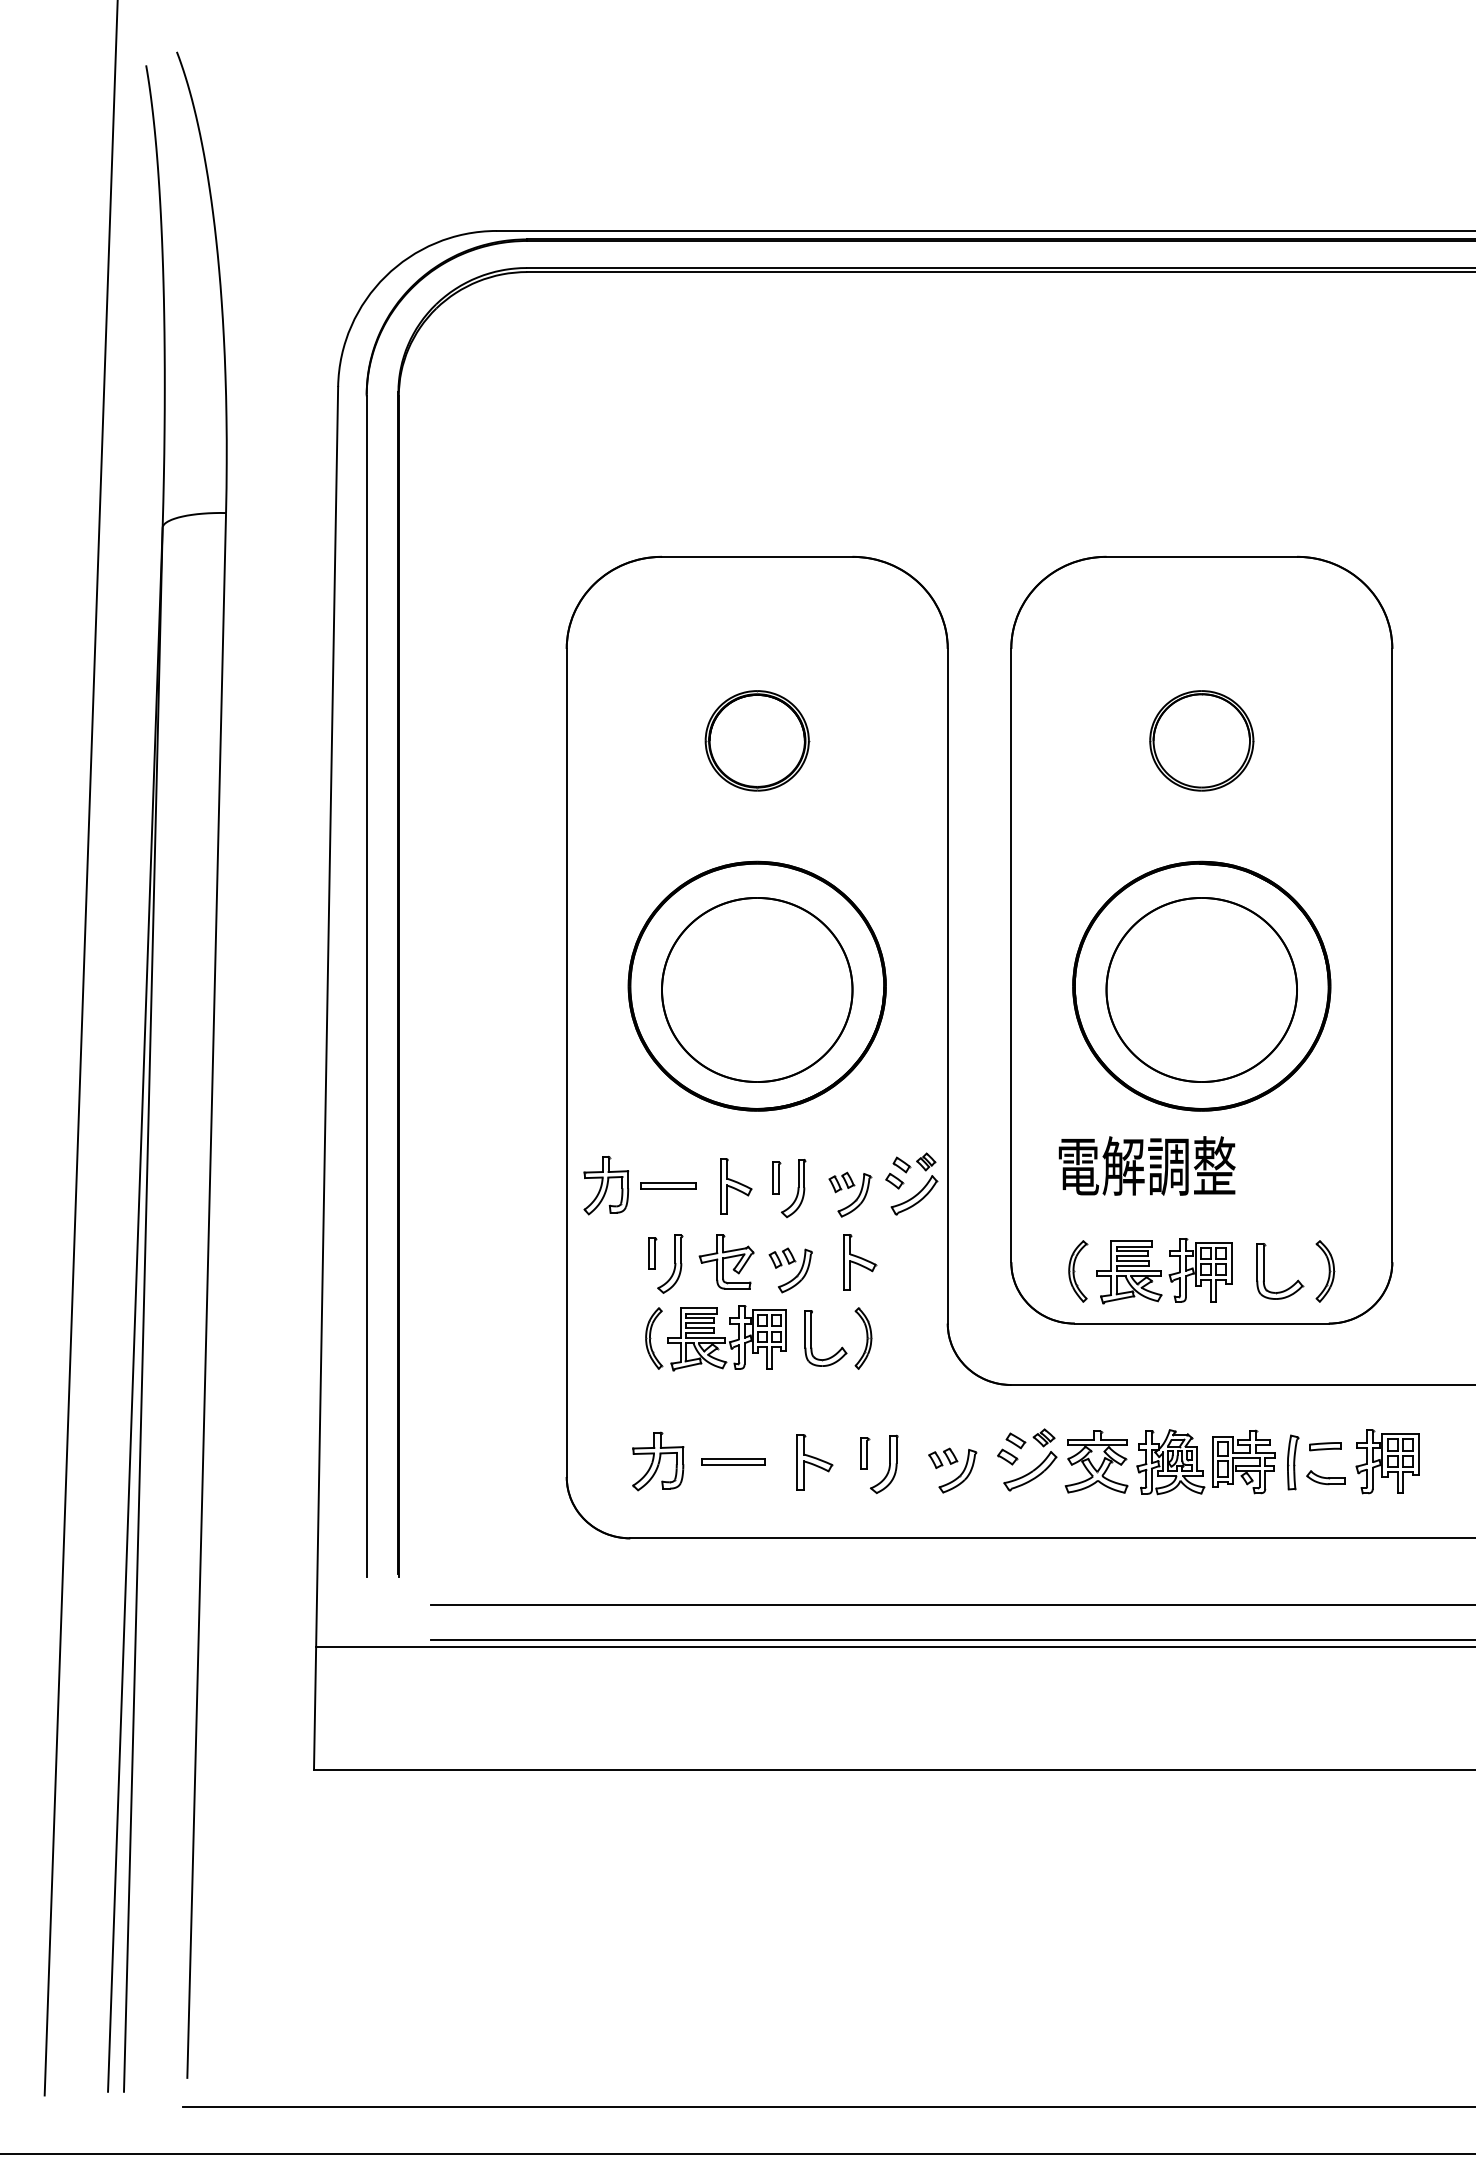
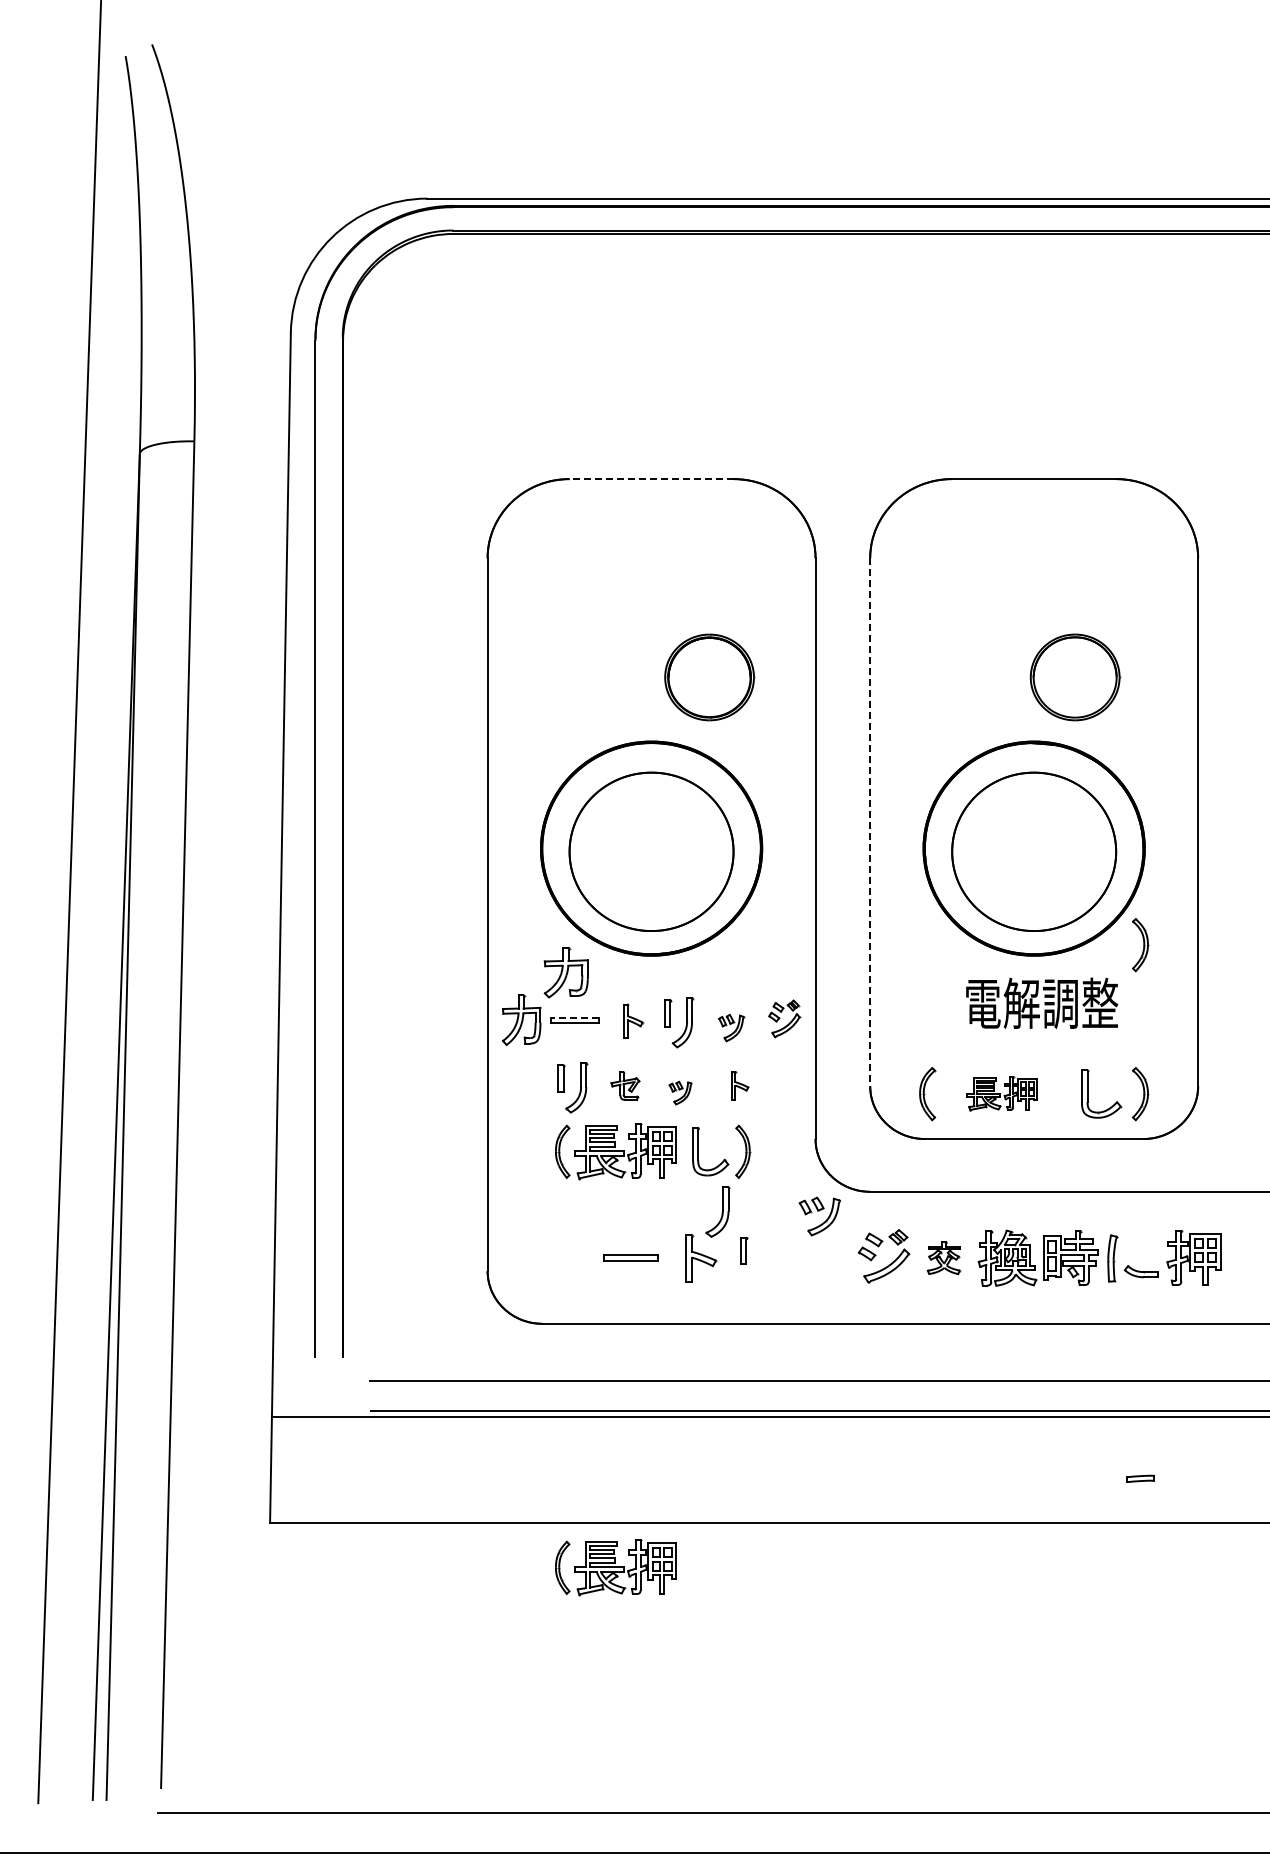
line: (757, 557) -> (651, 479), solid -> dashed
part: (757, 740) -> (709, 677), moved
part: (1202, 740) -> (1075, 677), moved
line: (1011, 955) -> (870, 822), solid -> dashed
part: (1325, 1098) -> (1140, 945), added
text: (1147, 1165) -> (1042, 1002), moved
line: (668, 1183) -> (575, 1018), solid -> dashed
part: (911, 1183) -> (784, 1018), size x0.7
part: (736, 1185) -> (633, 1020), size x0.7
part: (850, 1194) -> (731, 1027), size x0.7
part: (726, 1261) -> (625, 1085), size x0.6
part: (860, 1261) -> (740, 1085), size x0.6
part: (790, 1269) -> (680, 1092), size x0.6
part: (1163, 1270) -> (1001, 1093), size x0.6
part: (1325, 1446) -> (1140, 1478), moved
part: (657, 1461) -> (565, 972), moved
part: (1096, 1462) -> (943, 1258), size x0.6
part: (883, 1463) -> (717, 1211), moved
part: (952, 1470) -> (819, 1216), moved
part: (715, 1821) -> (615, 1567), added

